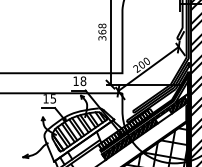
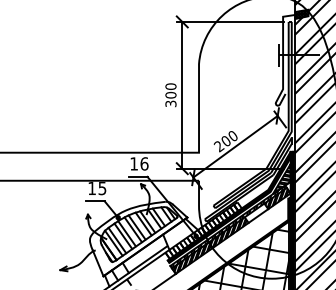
text: (102, 28) -> (170, 90), 368 -> 300
text: (83, 80) -> (144, 163), 18 -> 16
hatch: (181, 91) -> (281, 178), added

